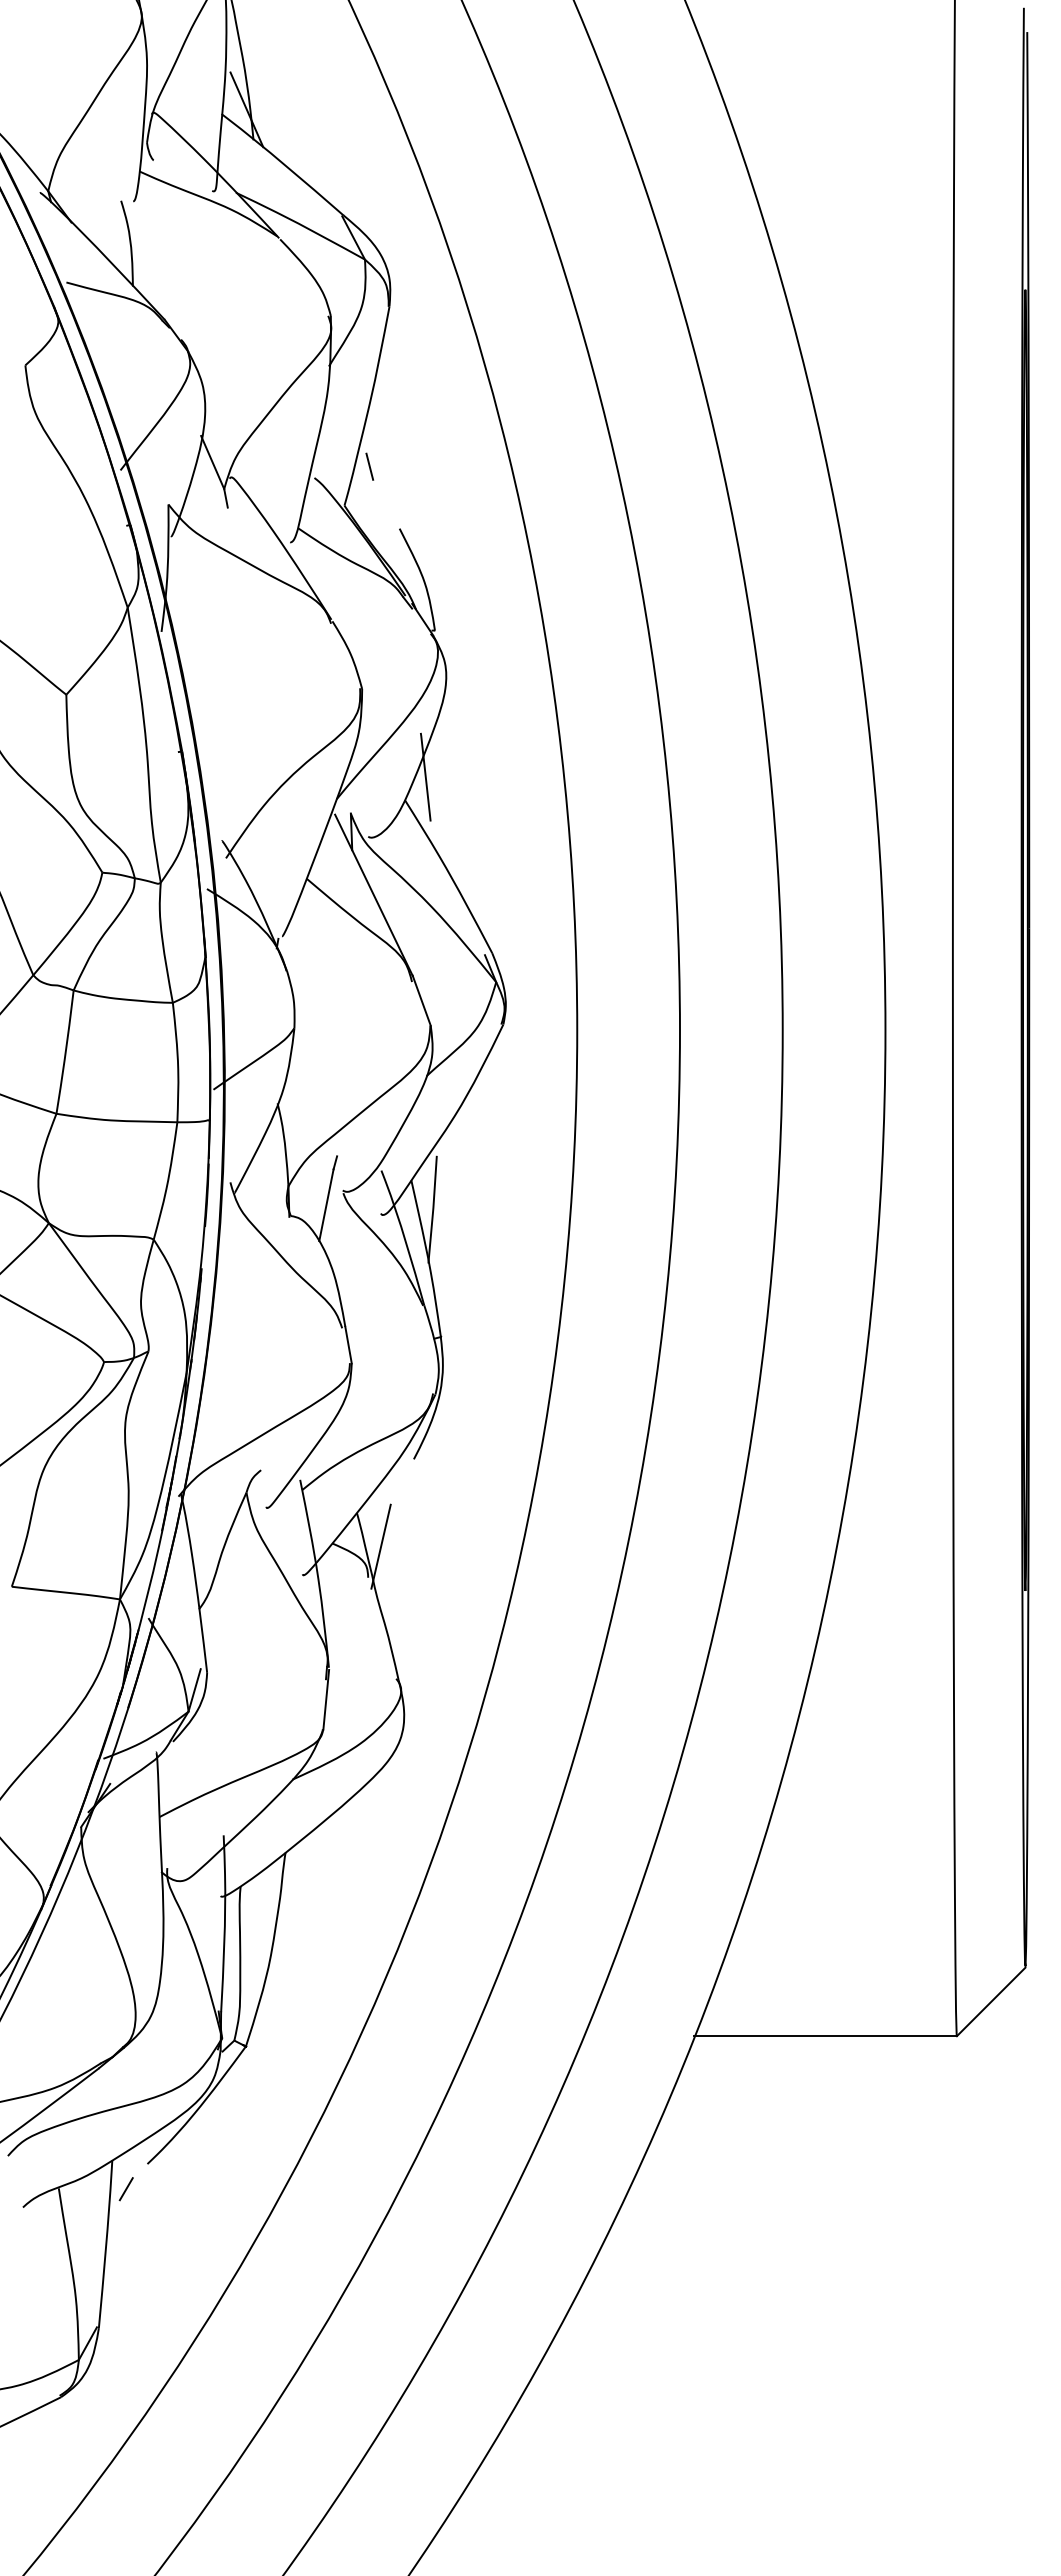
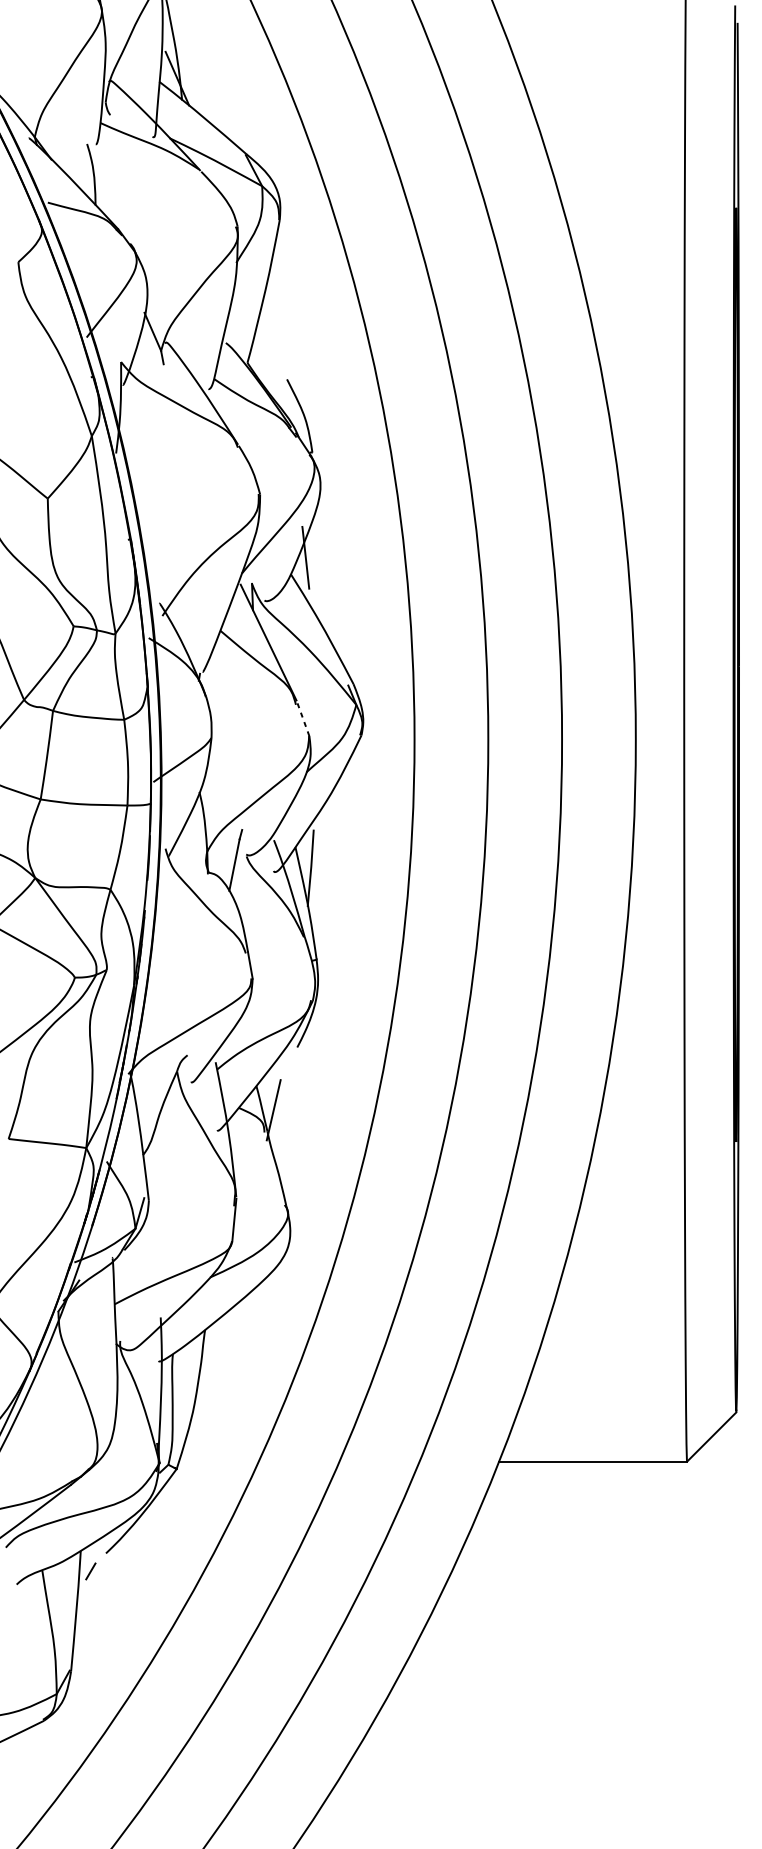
line: (369, 466) -> (265, 334), removed
line: (421, 1000) -> (302, 718), solid -> dashed

